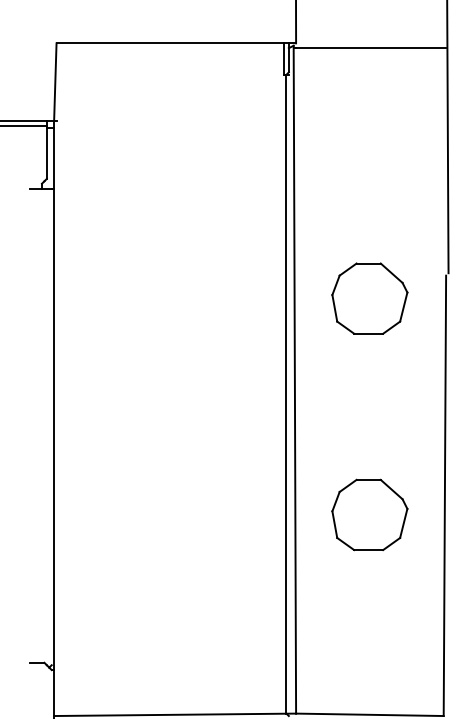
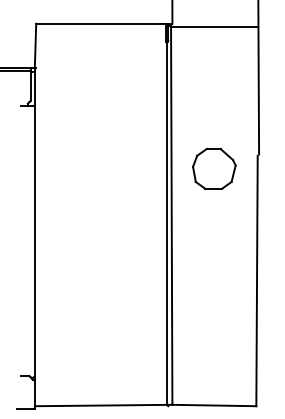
part: (370, 514) -> (214, 291), removed

